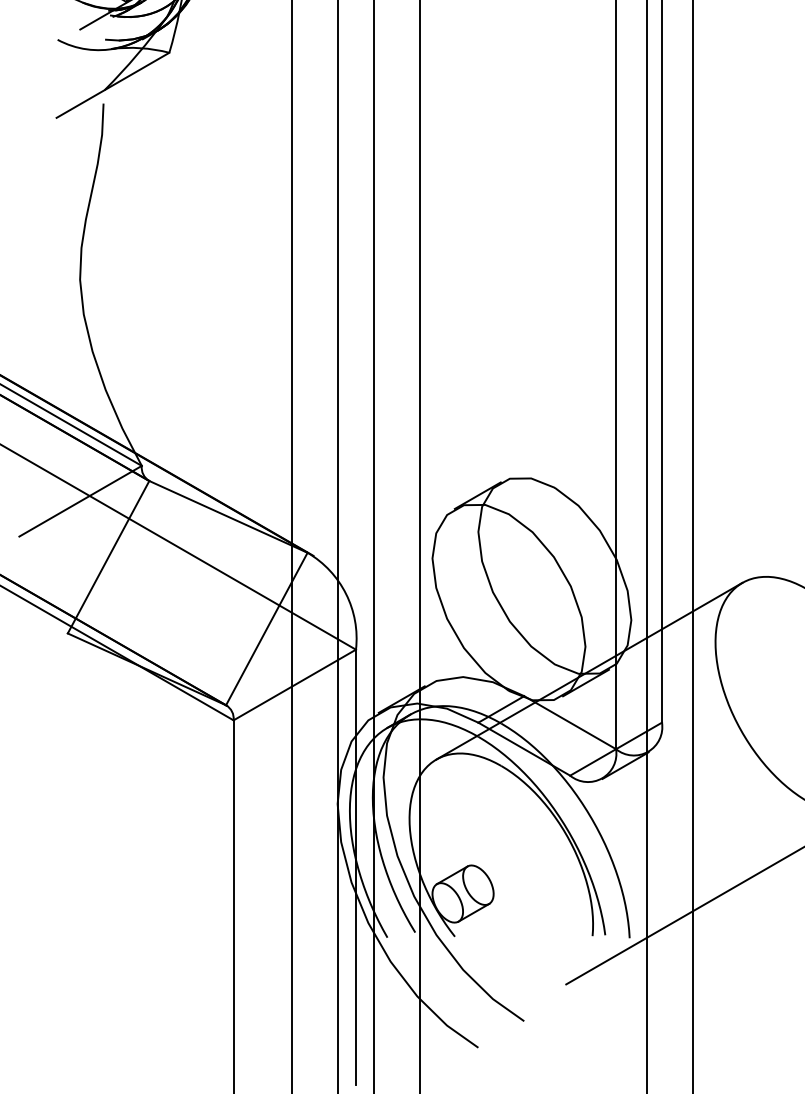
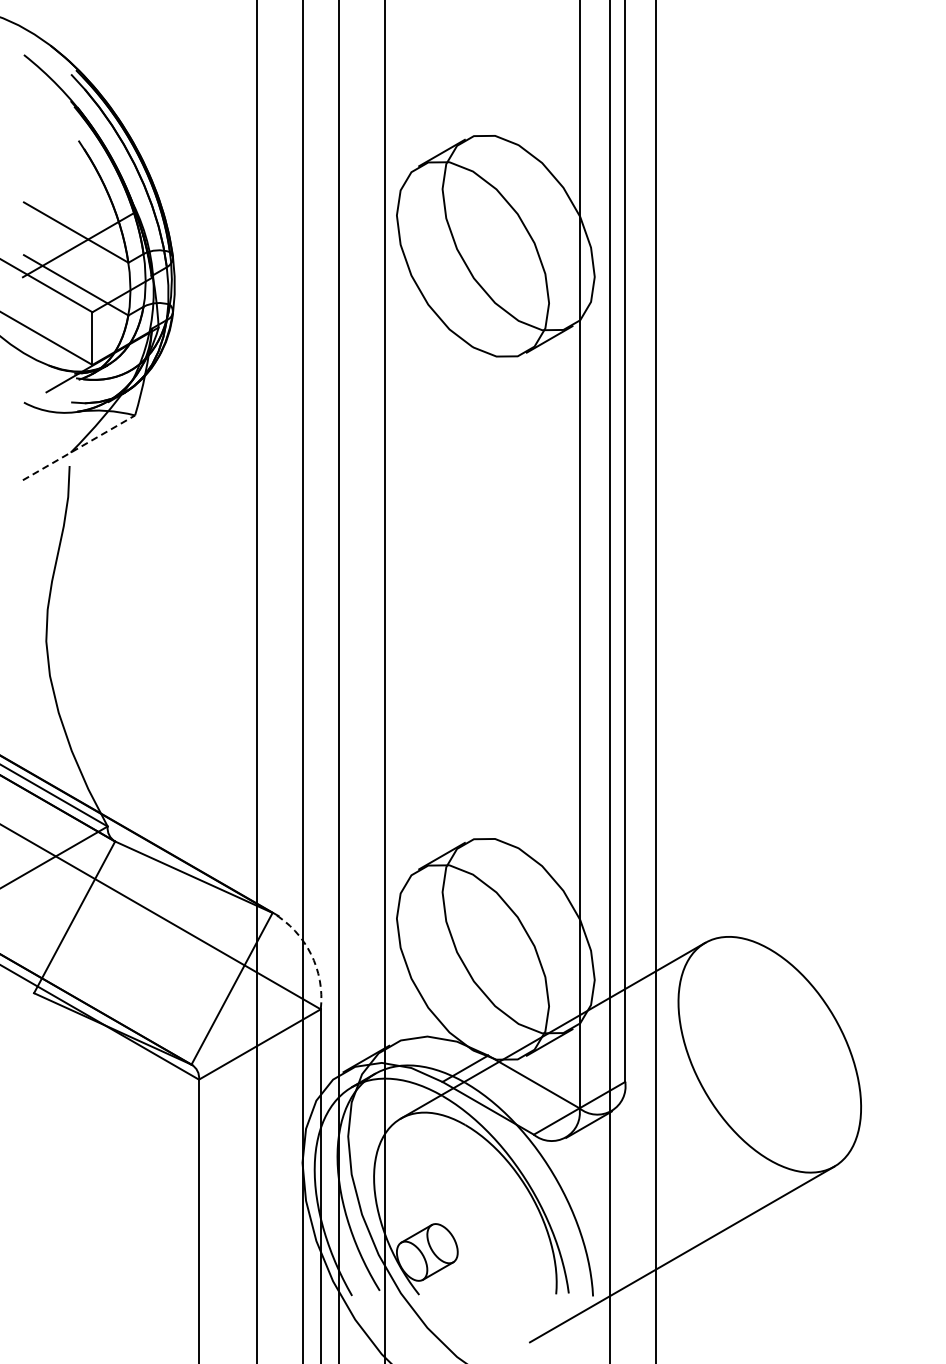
line: (113, 84) -> (79, 447), solid -> dashed
arc: (345, 594) -> (310, 954), solid -> dashed

